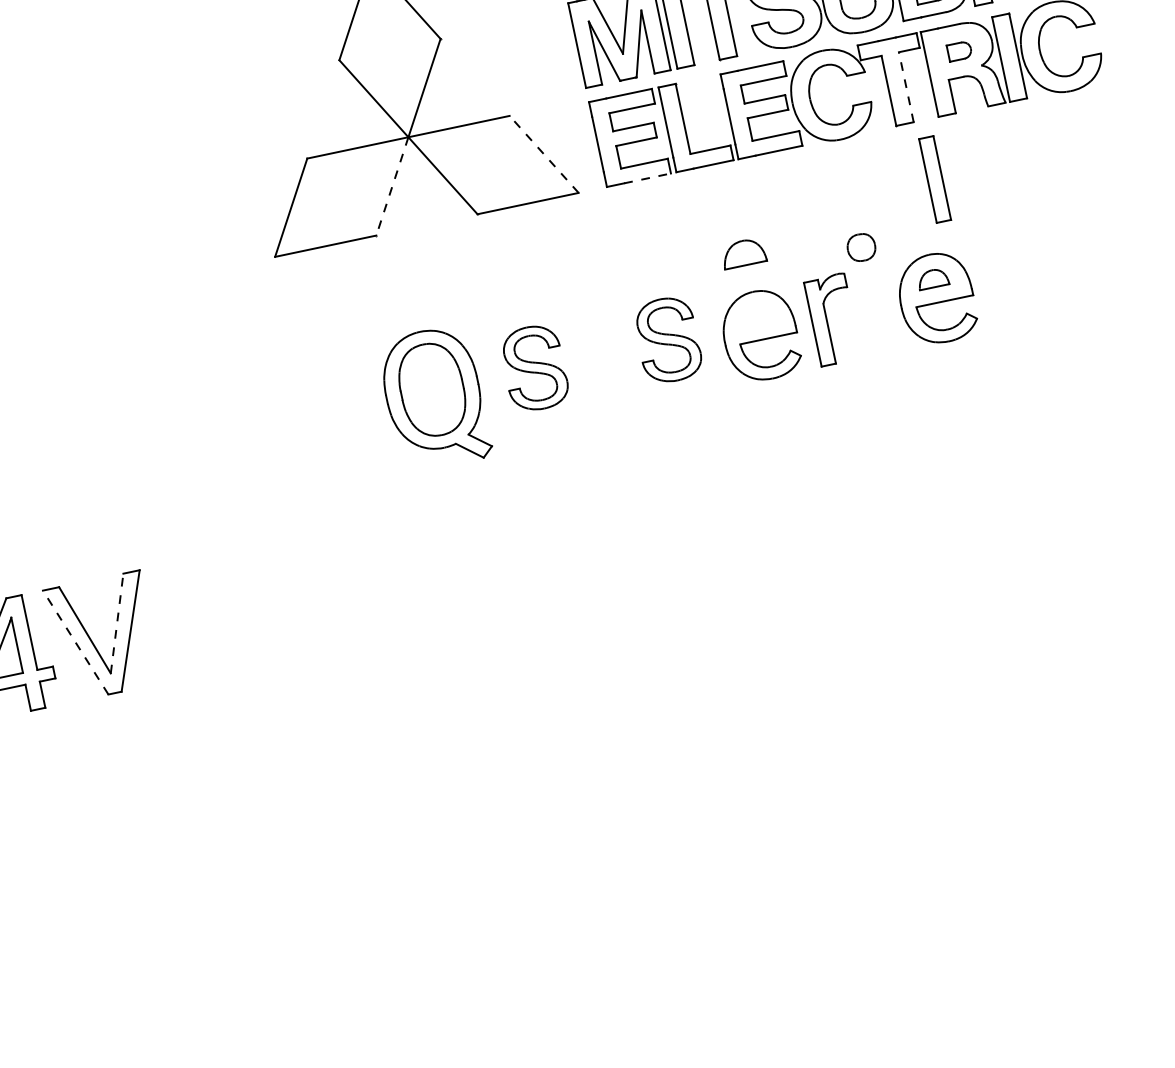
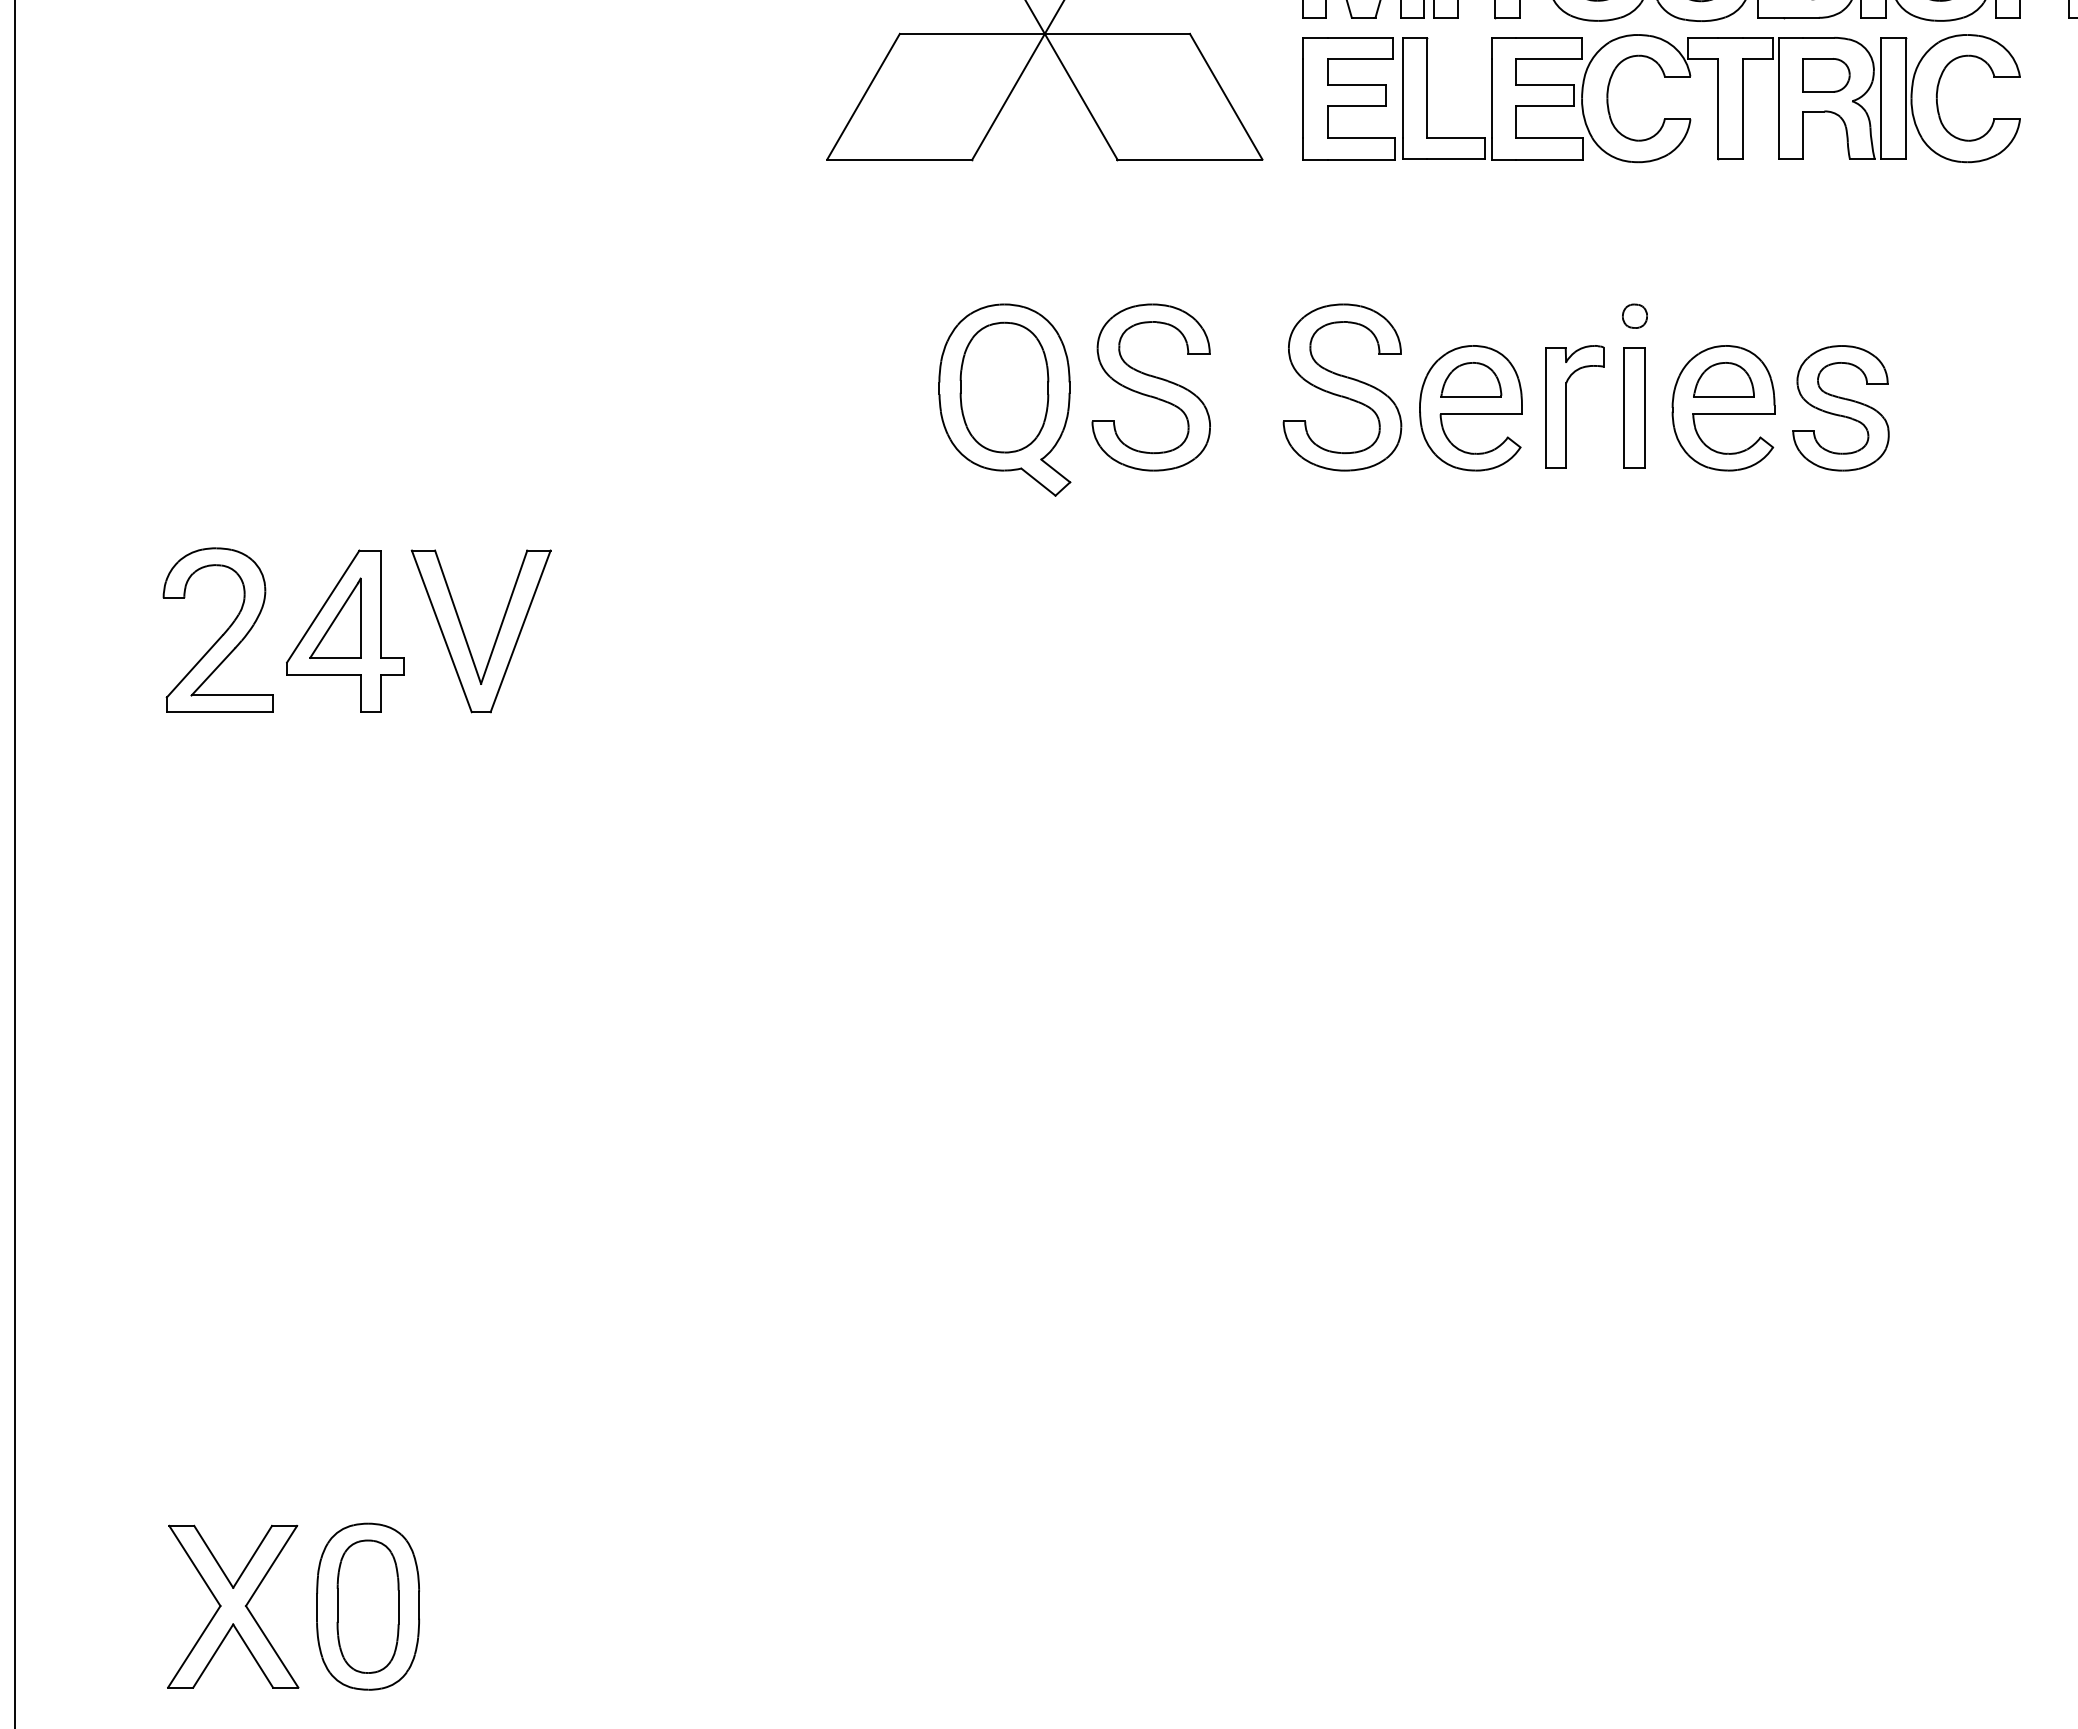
part: (959, 51) -> (1826, 75), size x1.43
line: (905, 86) -> (1742, 108), dashed -> solid
line: (544, 154) -> (1226, 96), dashed -> solid
line: (647, 178) -> (1361, 159), dashed -> solid
part: (934, 178) -> (1634, 407), moved
line: (392, 186) -> (1008, 96), dashed -> solid
part: (861, 246) -> (1634, 315), size x0.62
part: (743, 252) -> (1471, 379), moved
part: (932, 278) -> (1723, 379), size x1.43
part: (1018, 281) -> (1840, 408), added
part: (667, 340) -> (1342, 387), size x1.43
part: (534, 368) -> (1150, 387), size x1.43
line: (117, 623) -> (504, 617), dashed -> solid
line: (75, 641) -> (441, 630), dashed -> solid

